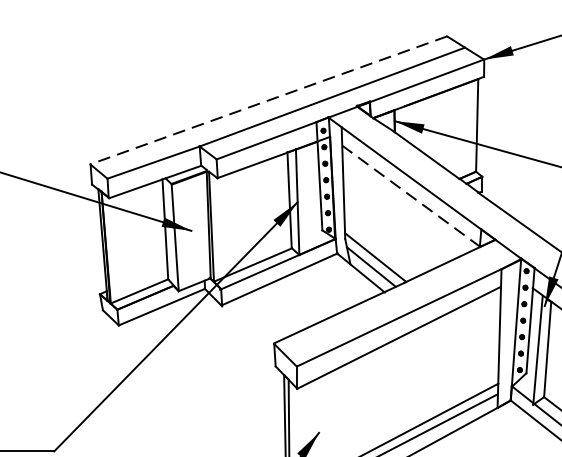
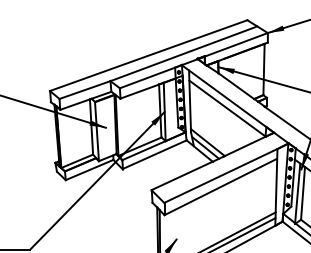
line: (268, 100) -> (148, 55), dashed -> solid
line: (412, 195) -> (228, 108), dashed -> solid

